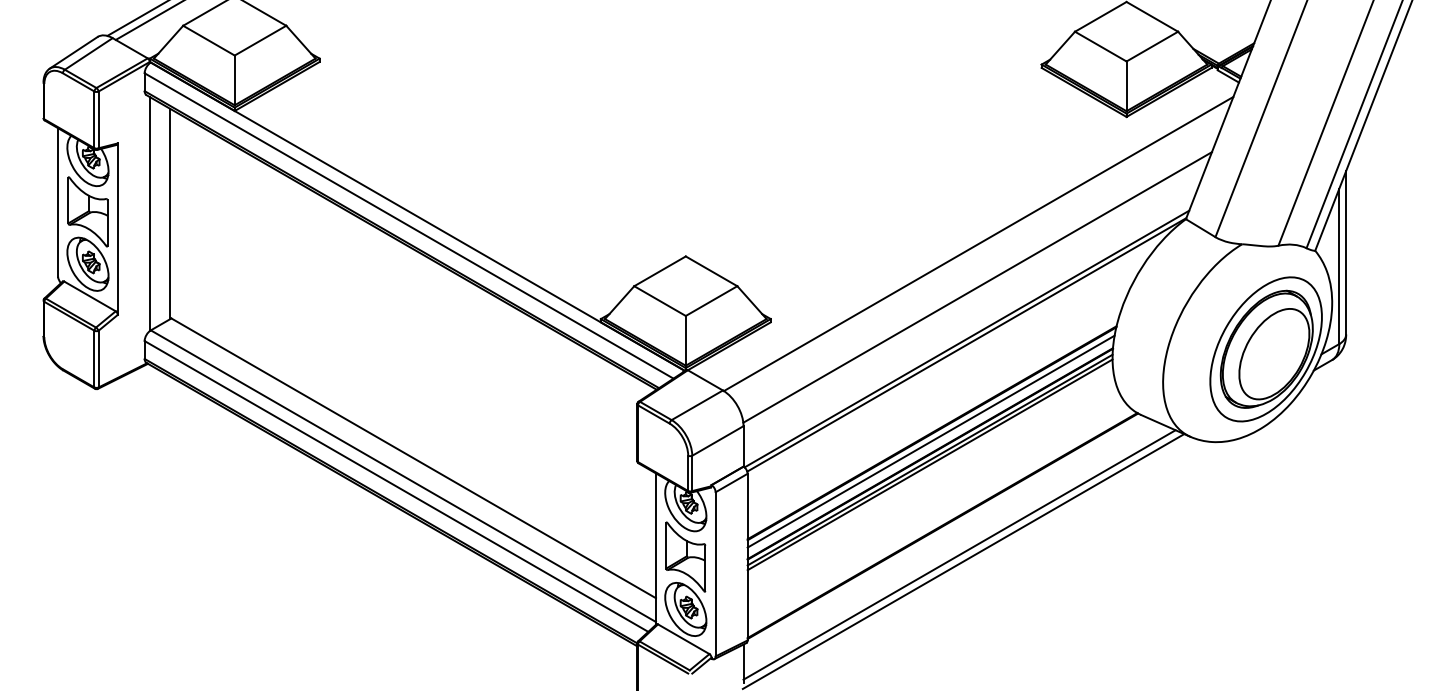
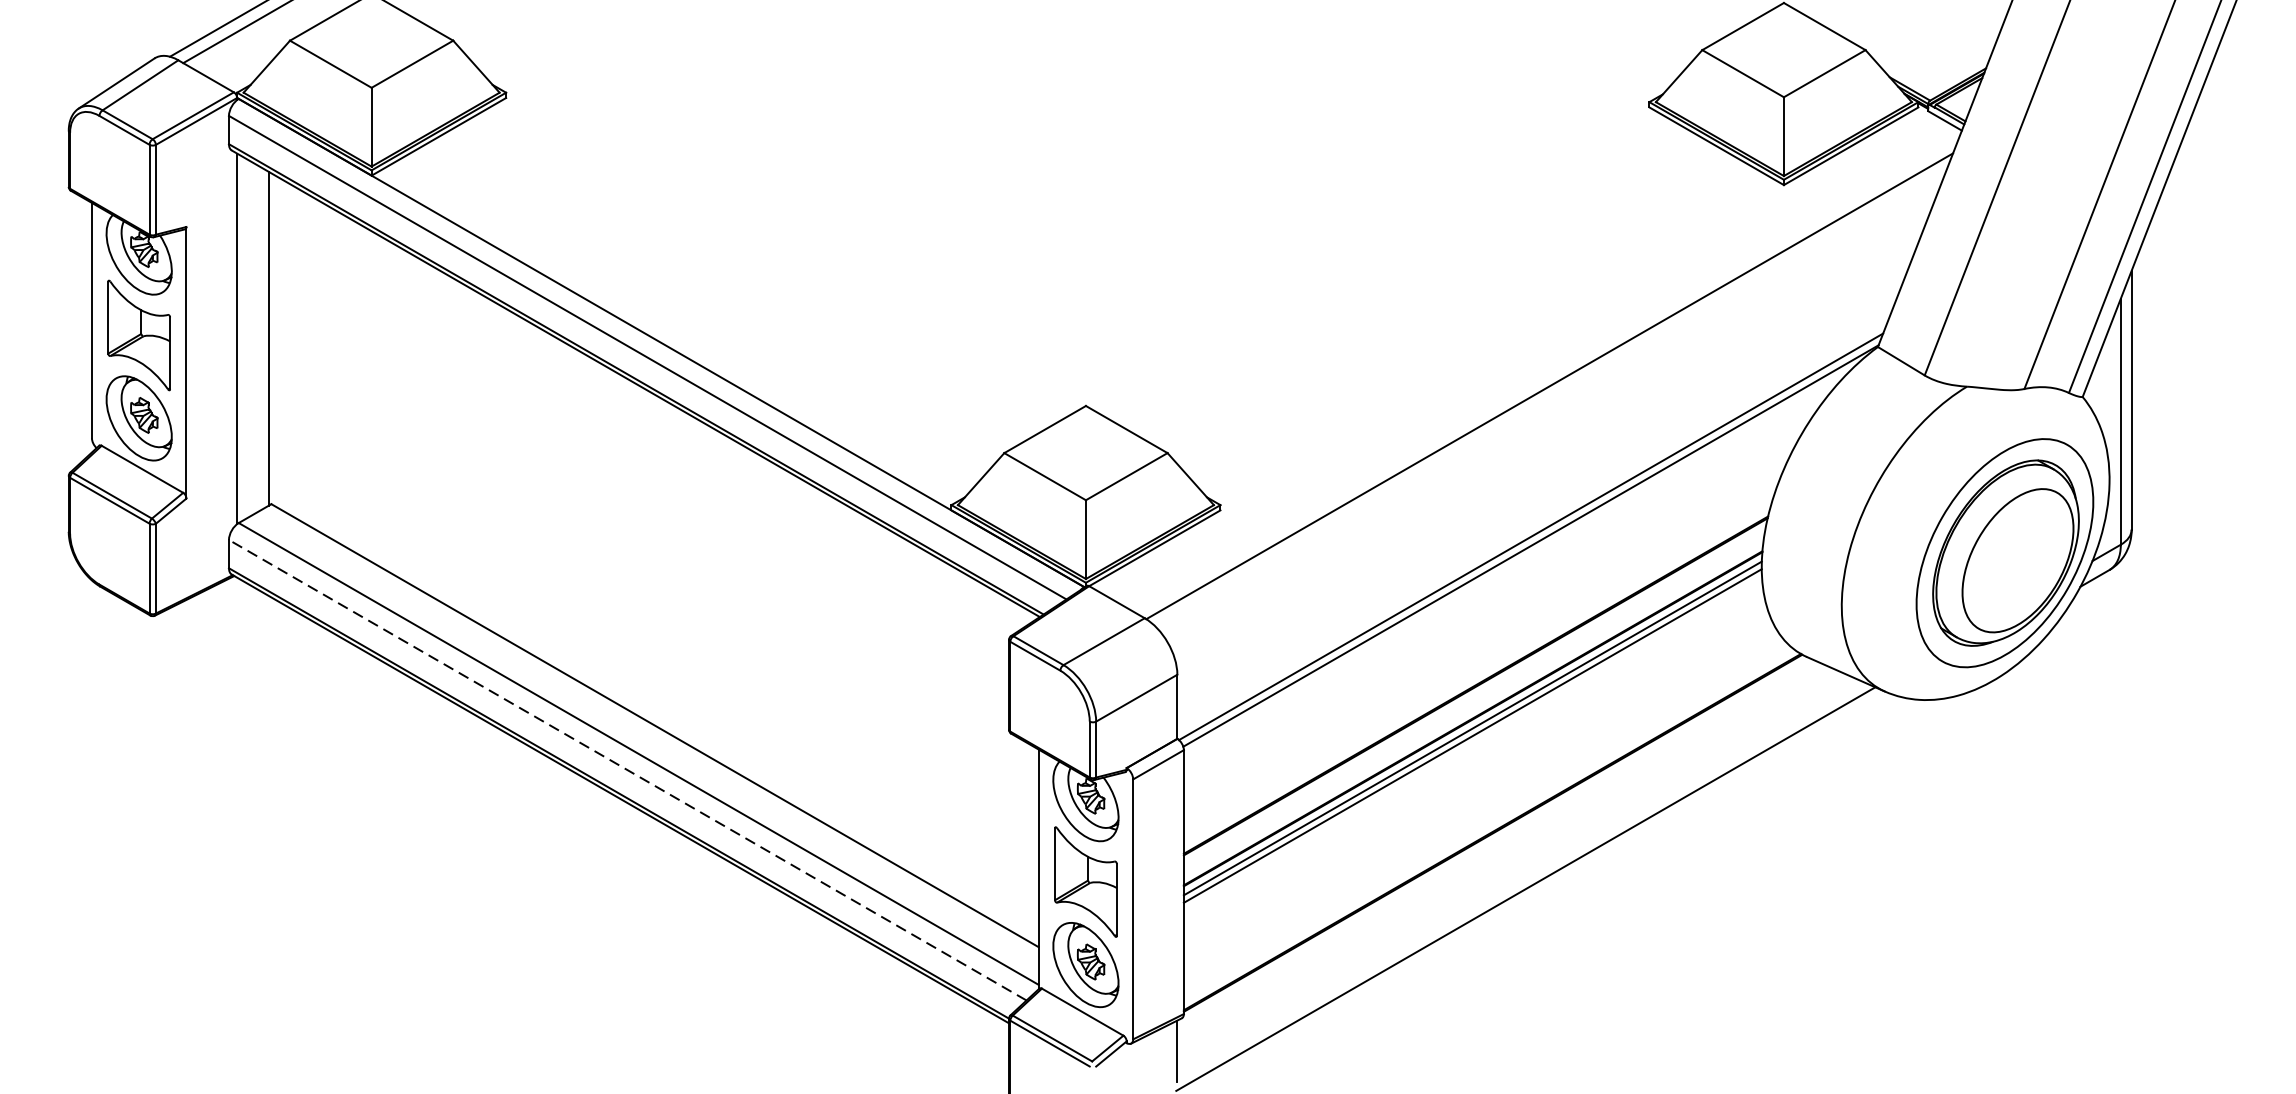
line: (977, 287) -> (1547, 455), removed
line: (930, 441) -> (1473, 699), removed
line: (396, 486) -> (627, 770), solid -> dashed
line: (959, 554) -> (1519, 877), removed

